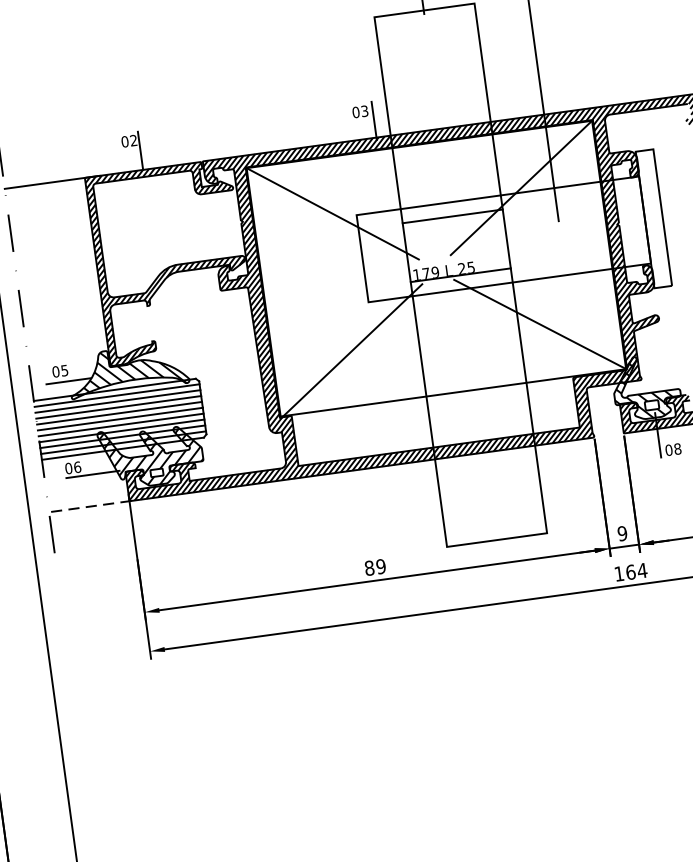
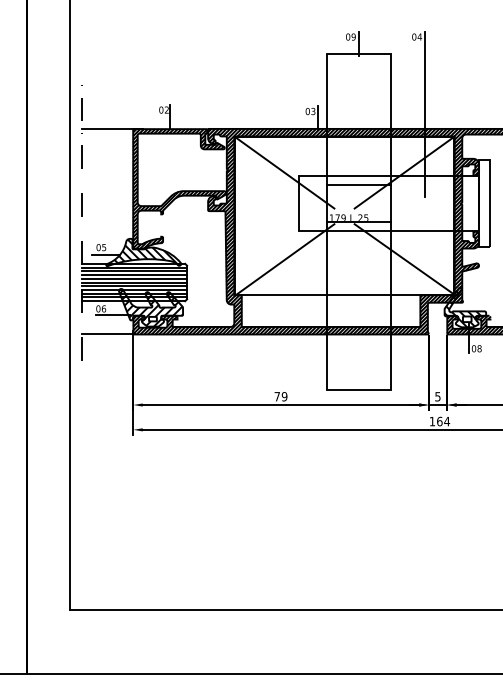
line: (90, 506) -> (108, 334), dashed -> solid
text: (621, 533) -> (437, 396), 9 -> 5
text: (369, 567) -> (277, 396), 89 -> 79

